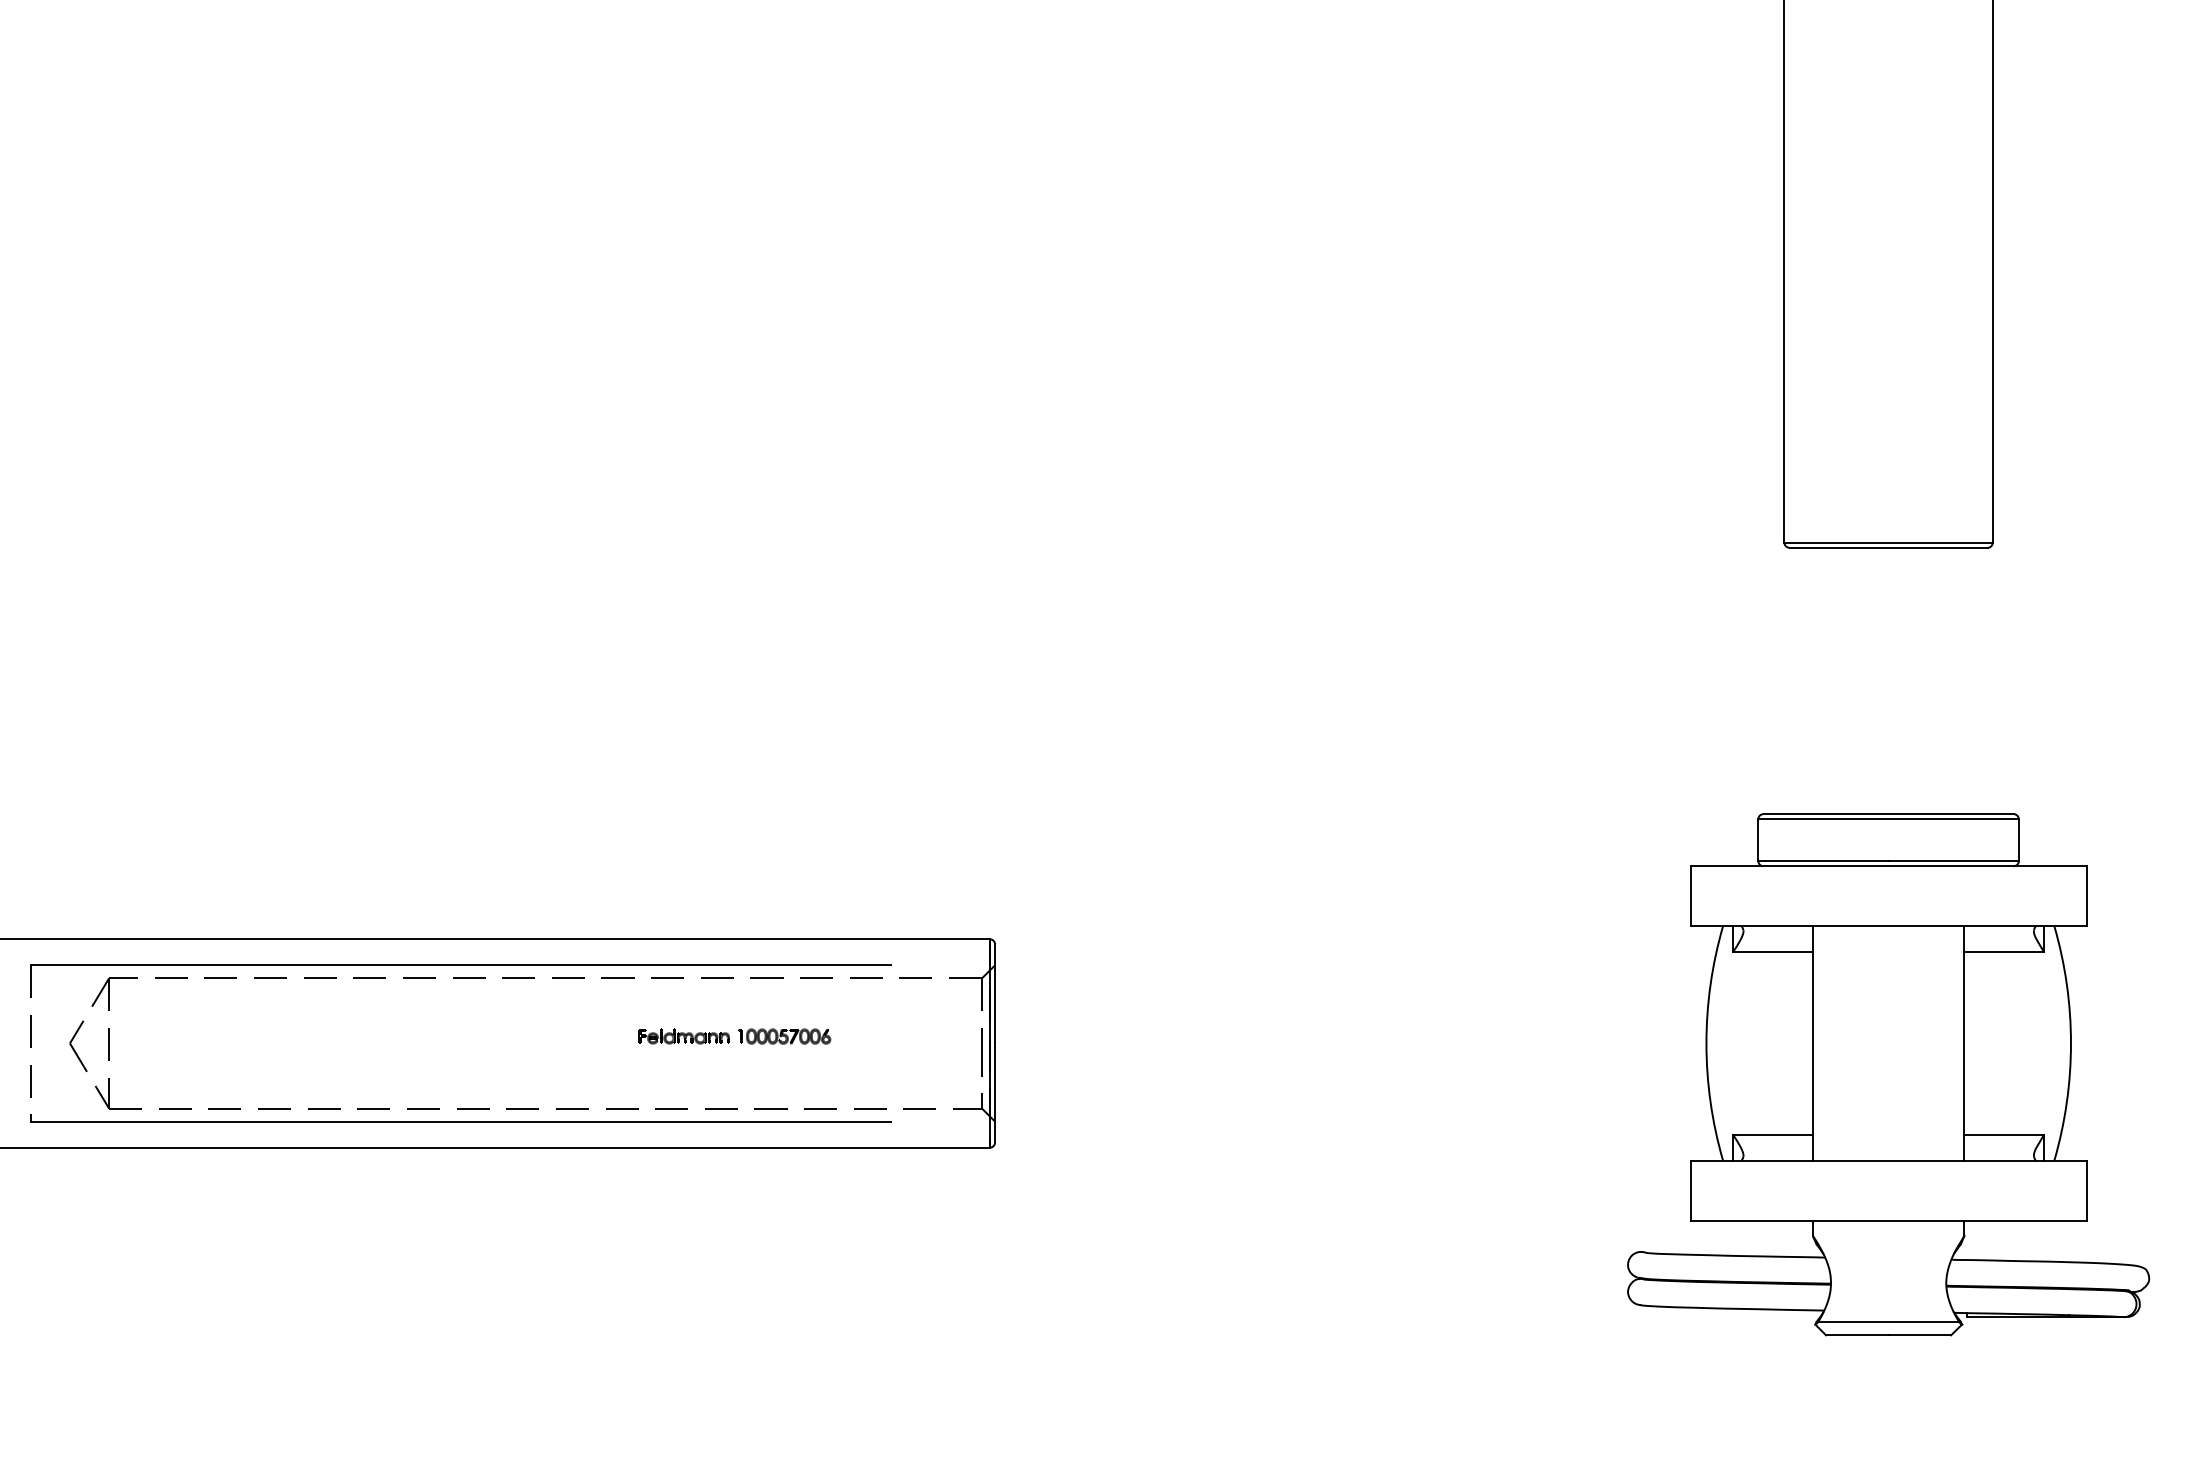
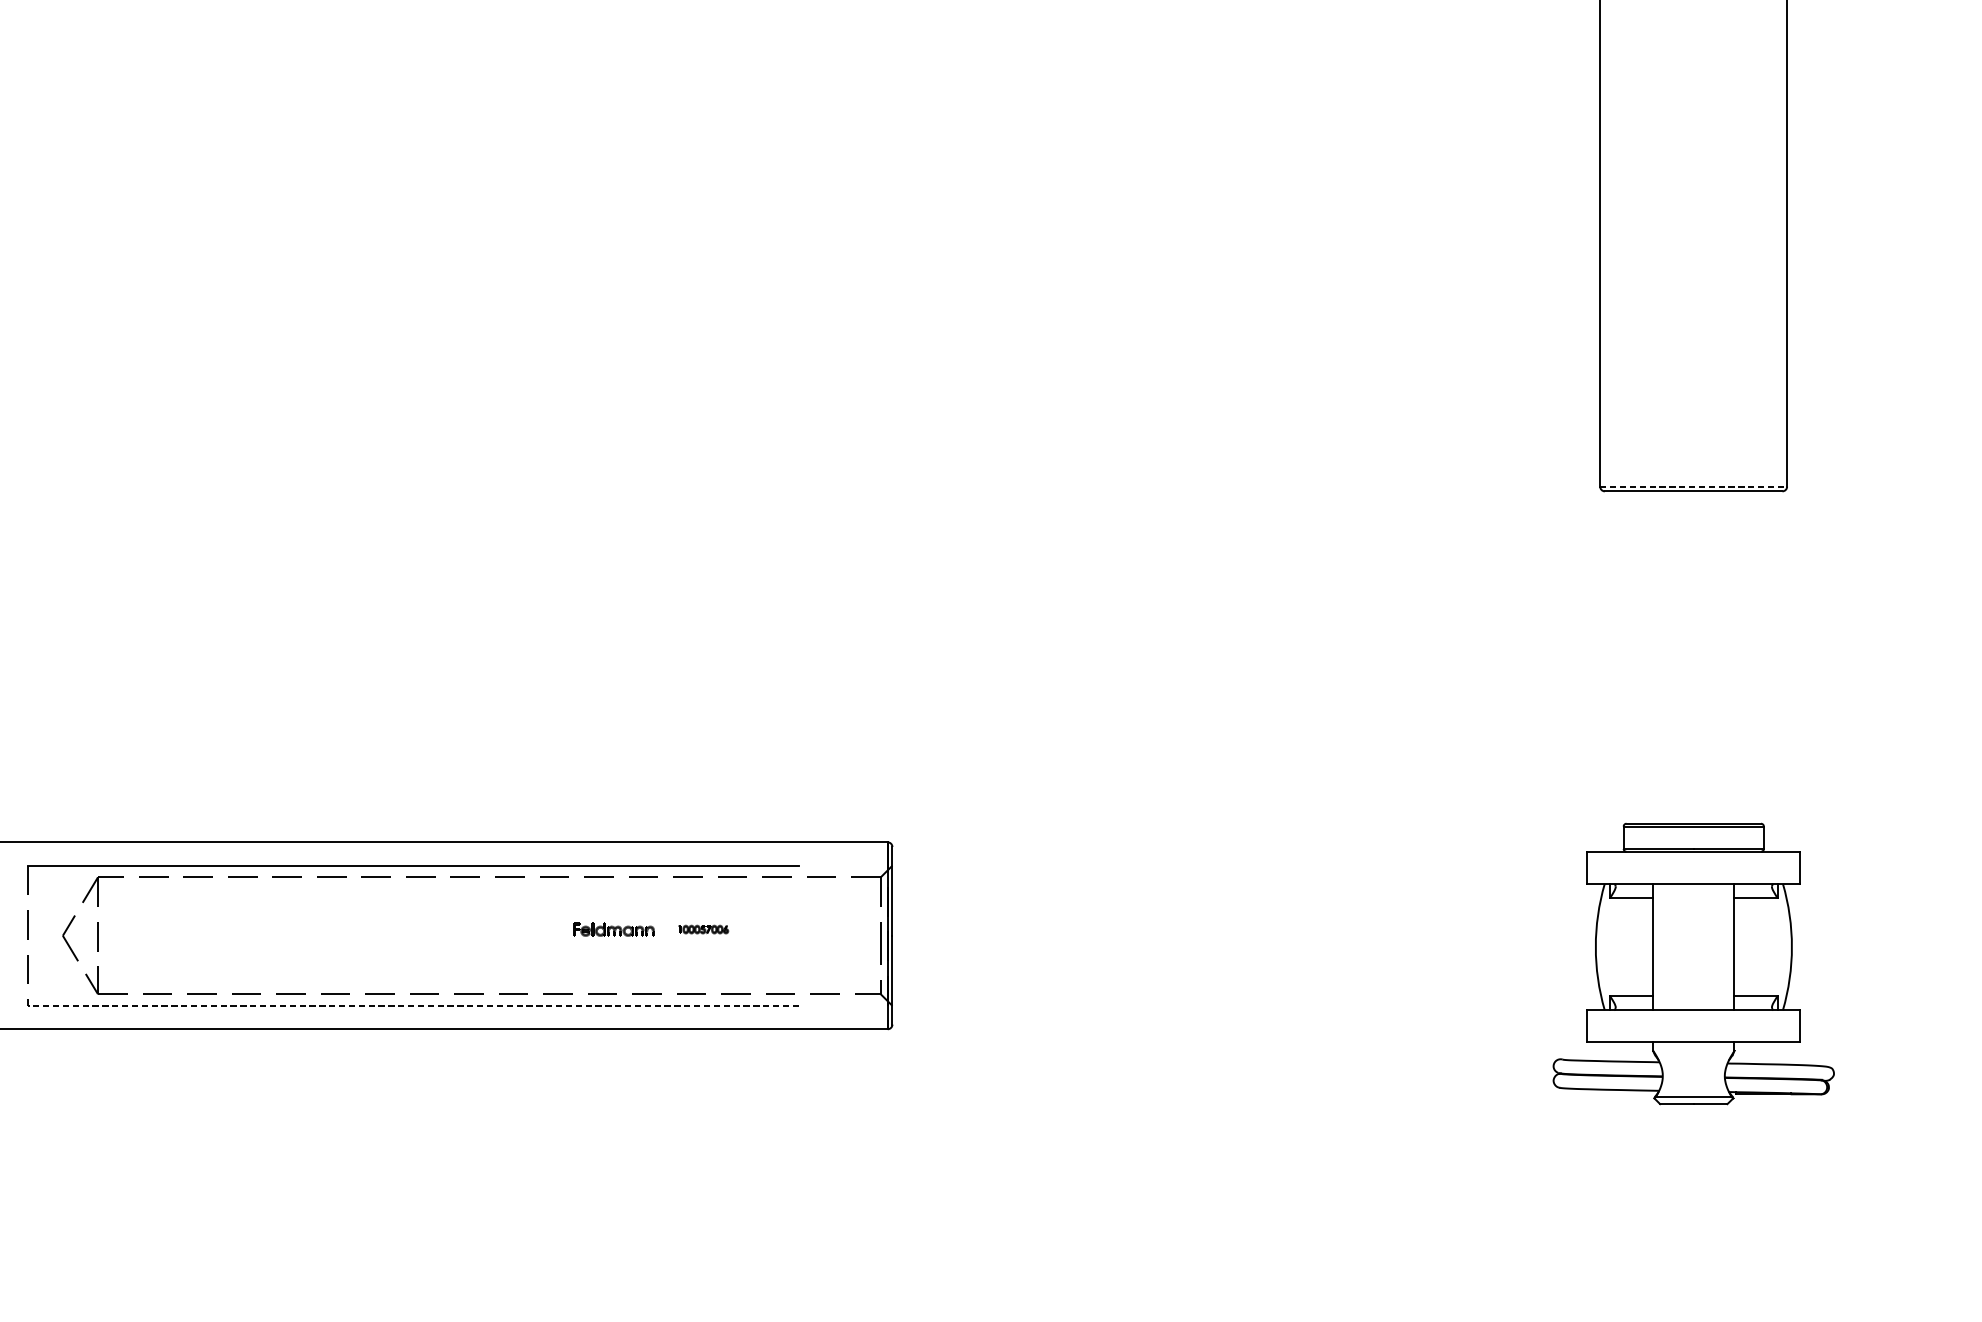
line: (1889, 542) -> (1694, 486), solid -> dashed
part: (784, 1036) -> (703, 929), size x0.6
part: (1888, 1074) -> (1693, 963), size x0.6
line: (460, 1121) -> (413, 1005), solid -> dashed

